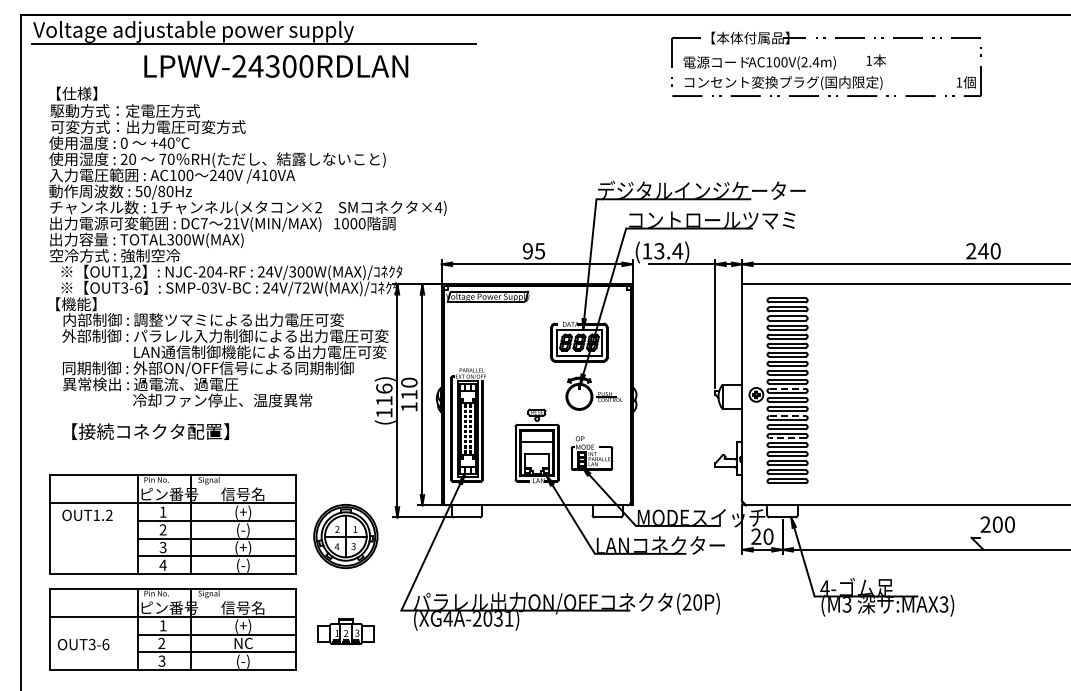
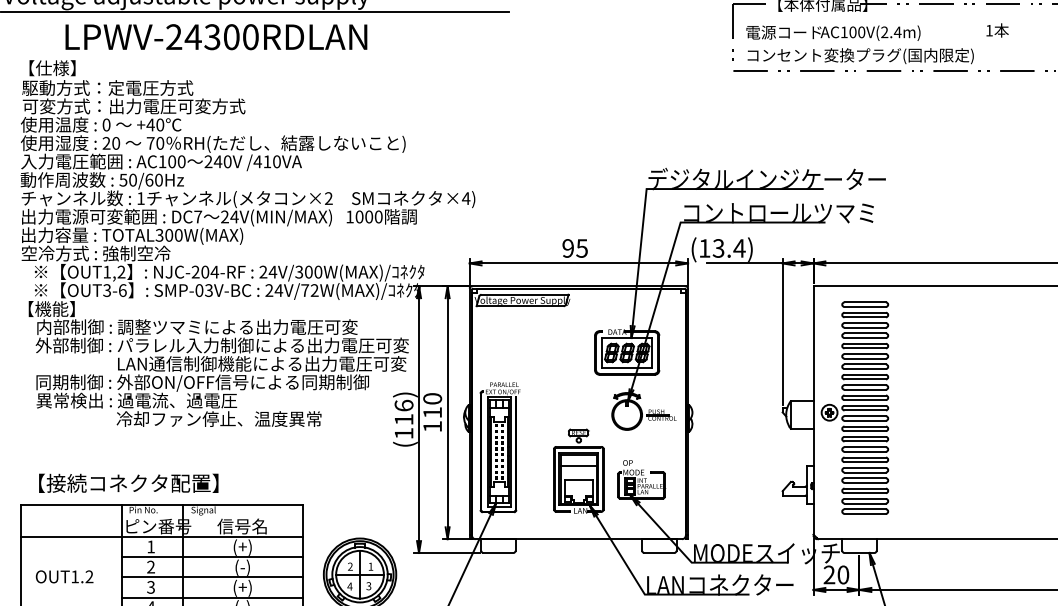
text: (875, 60) -> (996, 30), moved
text: (276, 66) -> (216, 37), moved
text: (161, 191) -> (149, 180), 50/80Hz -> 50/60Hz
text: (235, 223) -> (233, 216), 21V(MIN/MAX) -> 24V(MIN/MAX)
line: (788, 388) -> (866, 405), dashed -> solid
line: (788, 415) -> (866, 436), dashed -> solid
text: (150, 431) -> (128, 483), moved
line: (787, 438) -> (865, 462), dashed -> solid
text: (87, 514) -> (64, 575), moved

